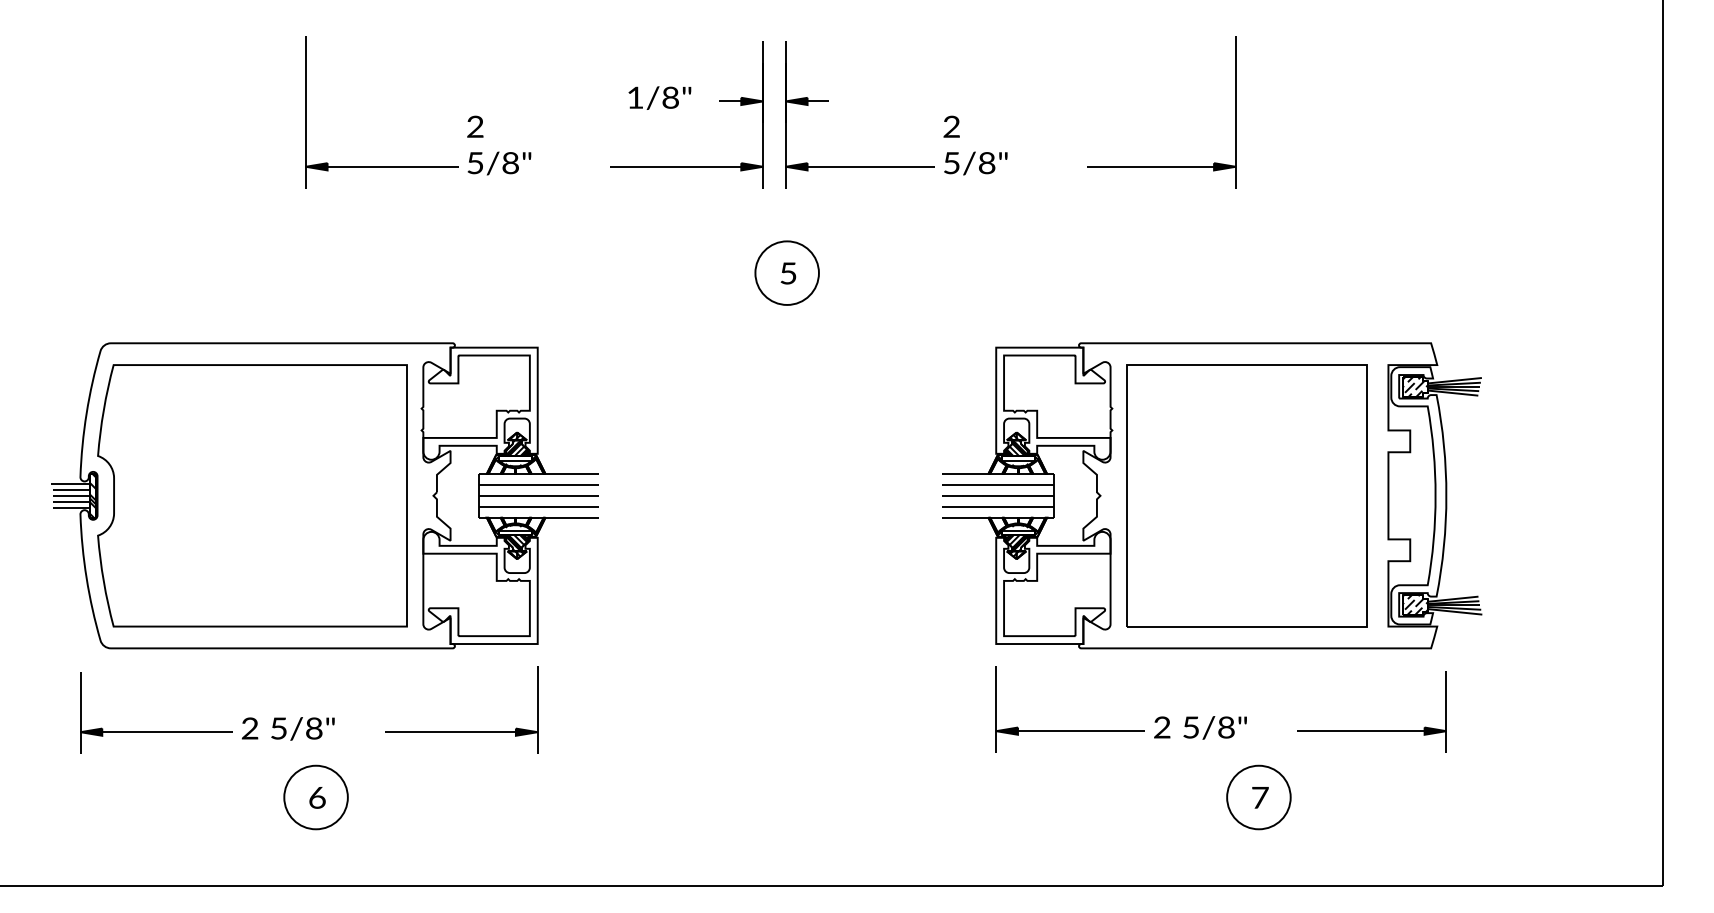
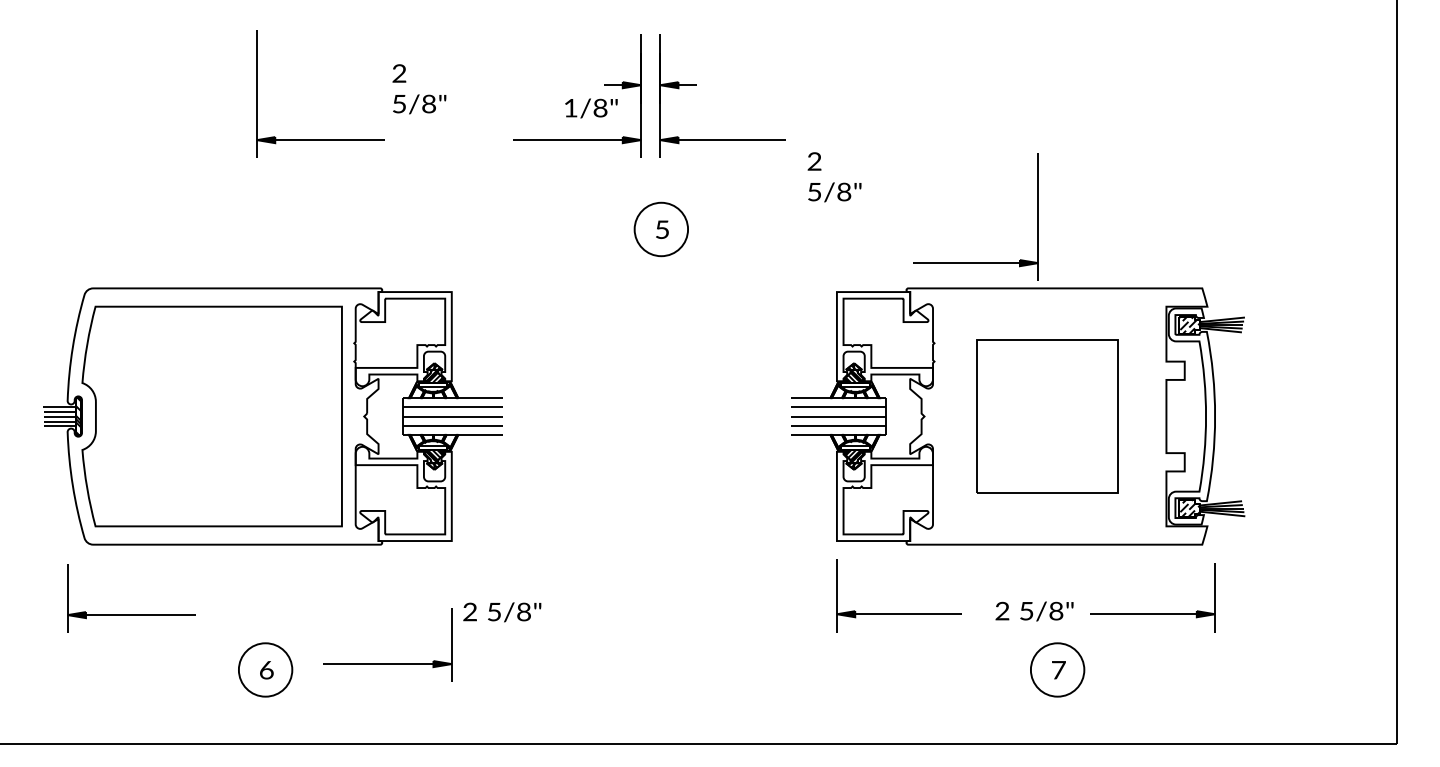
text: (659, 98) -> (591, 108), moved
text: (499, 145) -> (419, 89), moved
text: (975, 145) -> (834, 177), moved
part: (1161, 166) -> (975, 262), moved
part: (1246, 495) -> (1047, 416), size x0.7
text: (1200, 727) -> (1034, 611), moved
text: (288, 729) -> (502, 612), moved
part: (461, 731) -> (387, 663), moved

